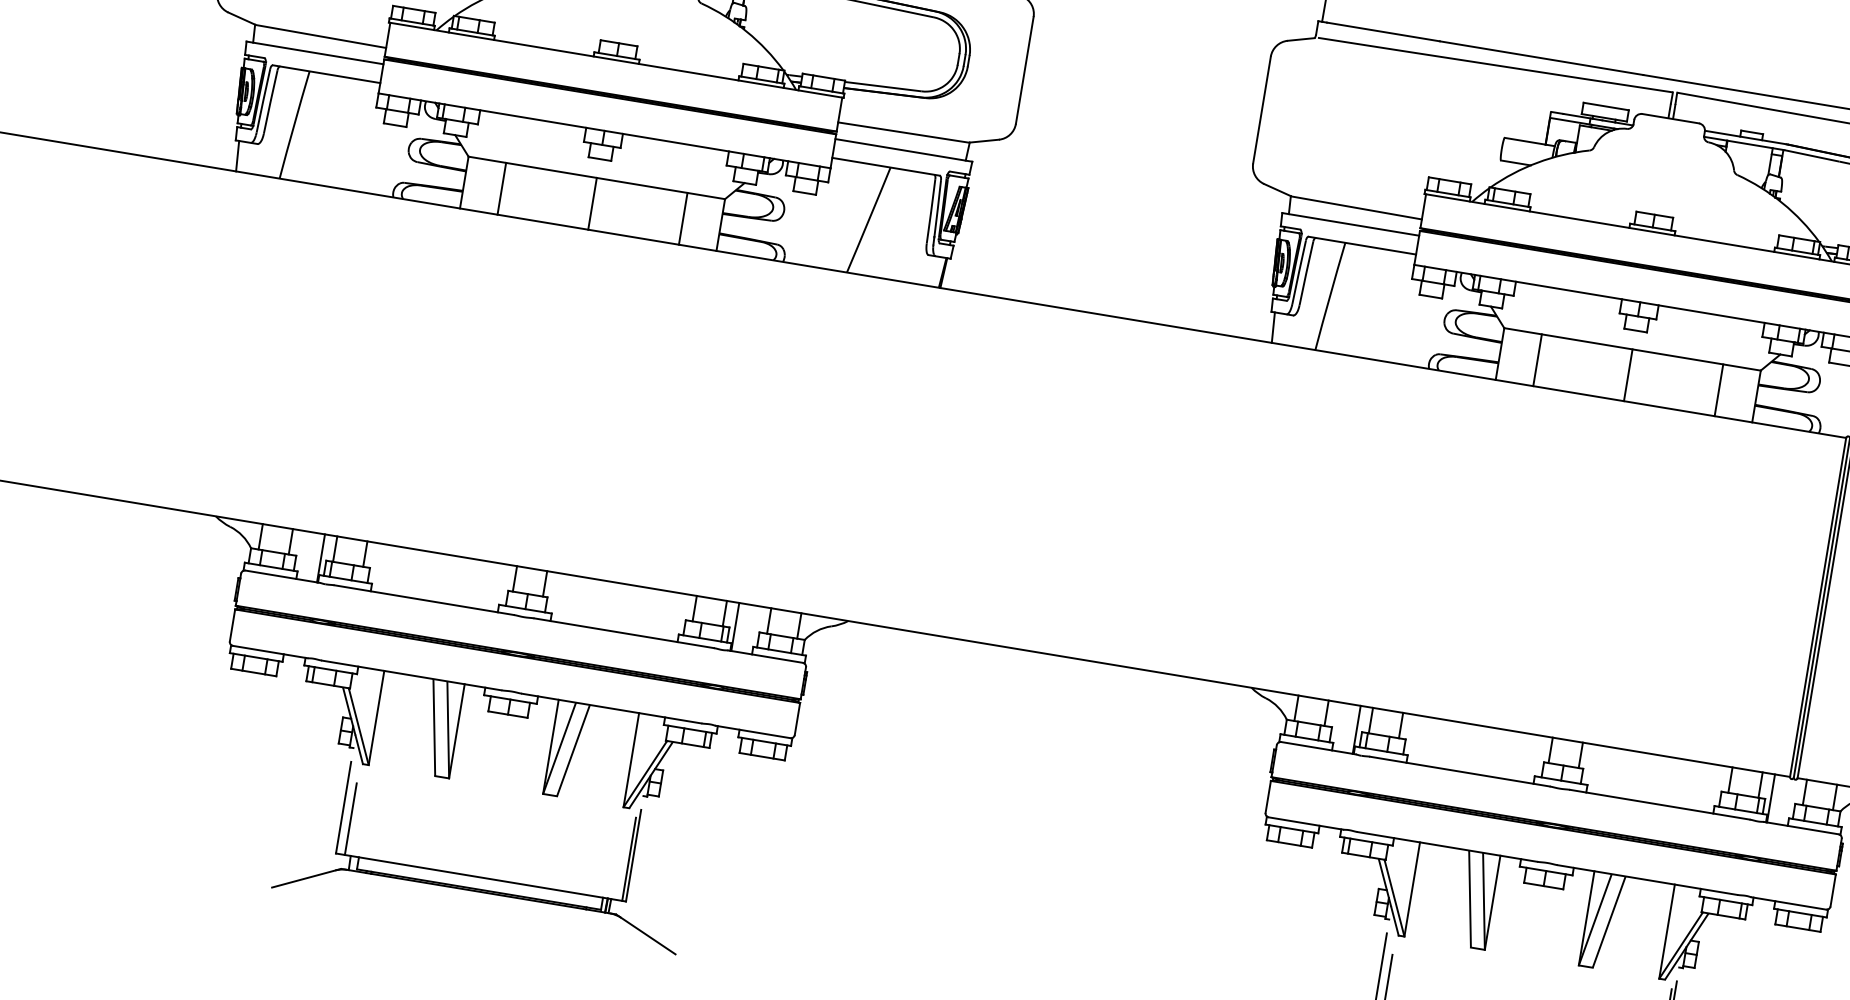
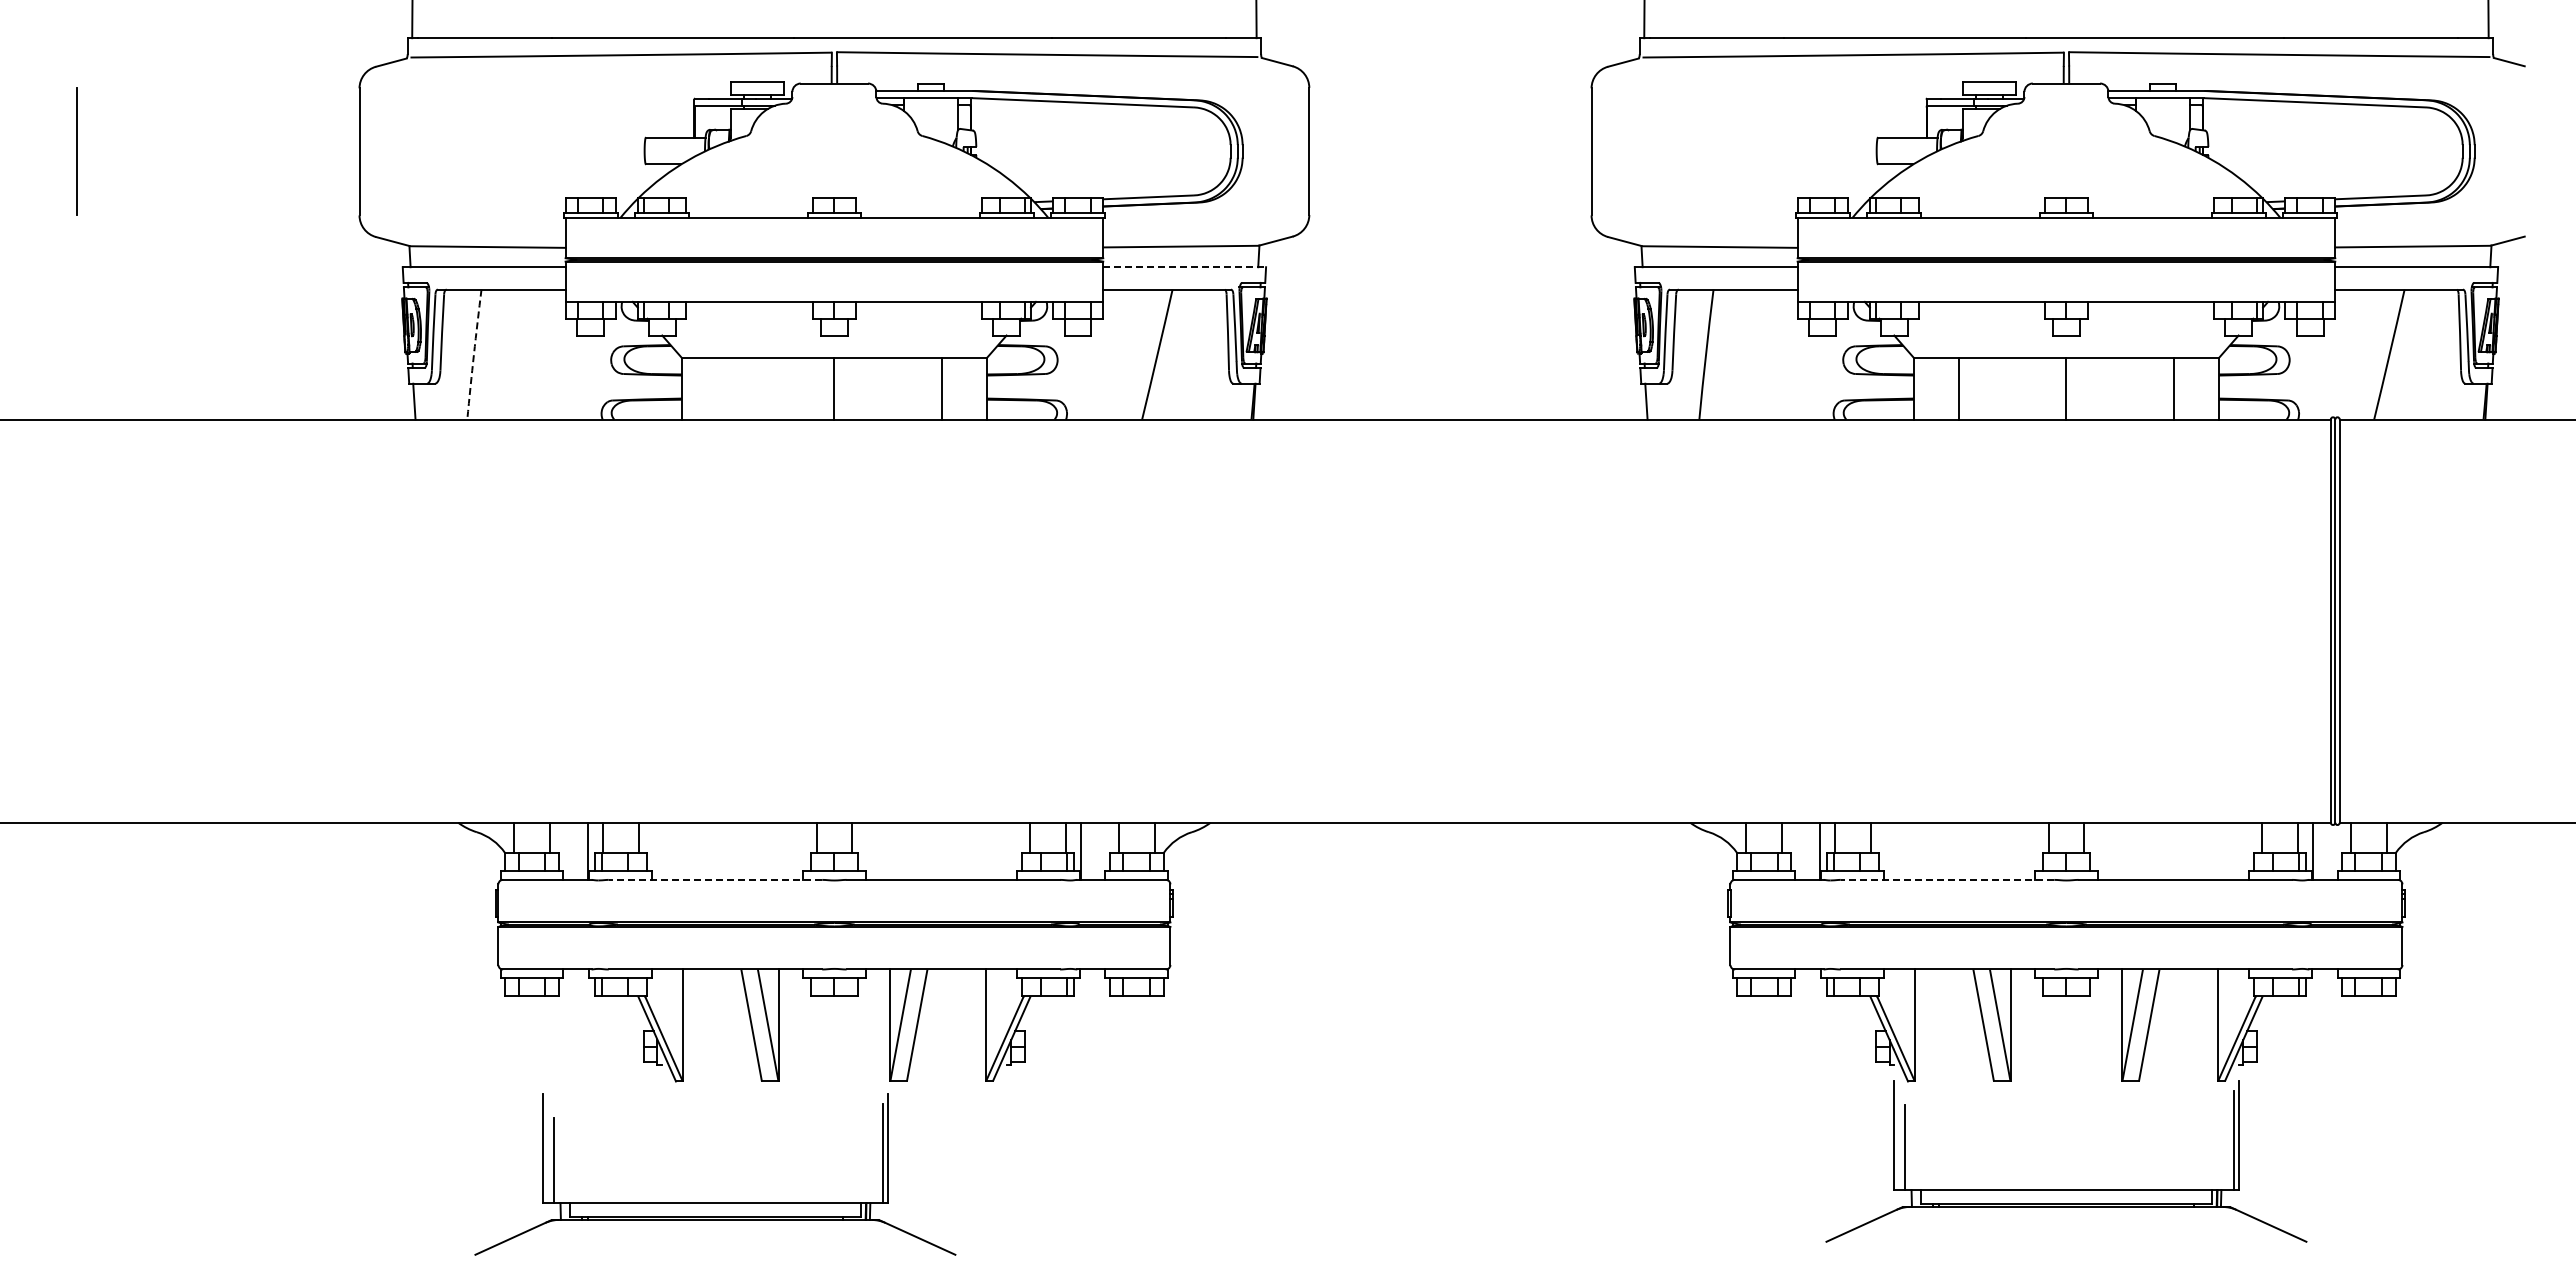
arc: (293, 124) -> (473, 354), solid -> dashed
line: (904, 150) -> (1185, 267), solid -> dashed
line: (501, 188) -> (726, 388), removed
line: (424, 599) -> (715, 879), solid -> dashed
line: (1459, 771) -> (1947, 879), solid -> dashed
part: (481, 876) -> (715, 1202), moved

